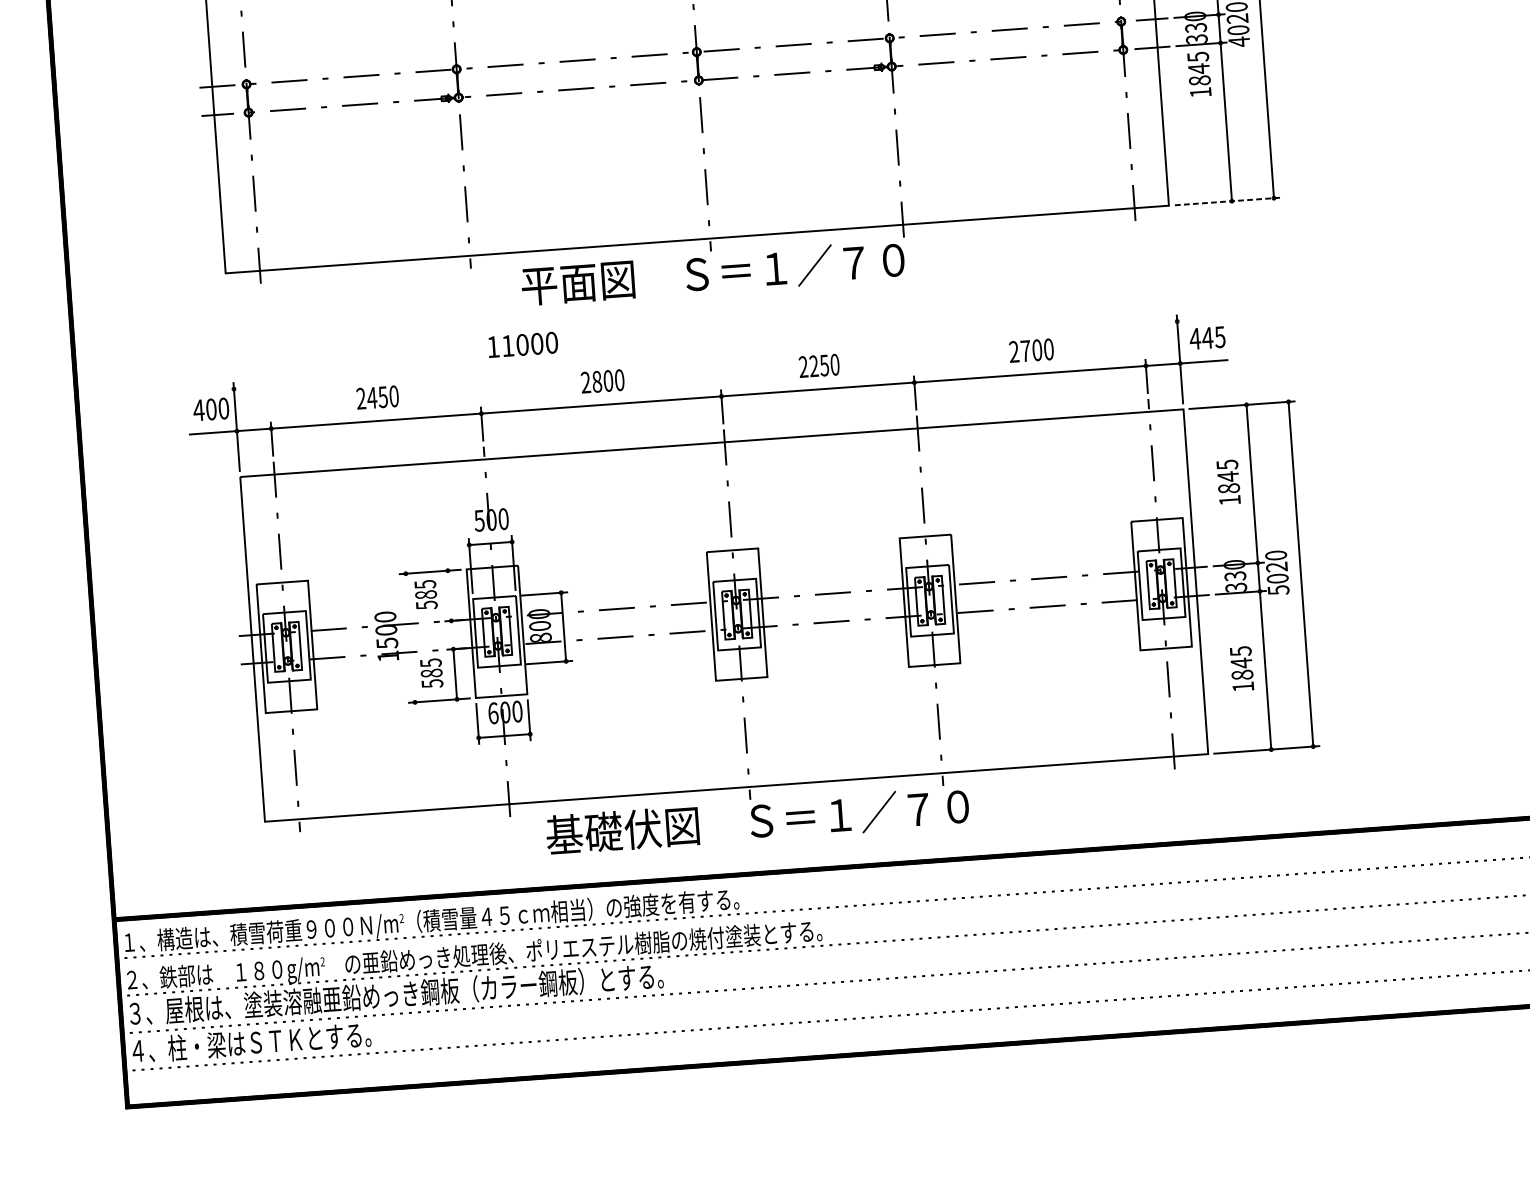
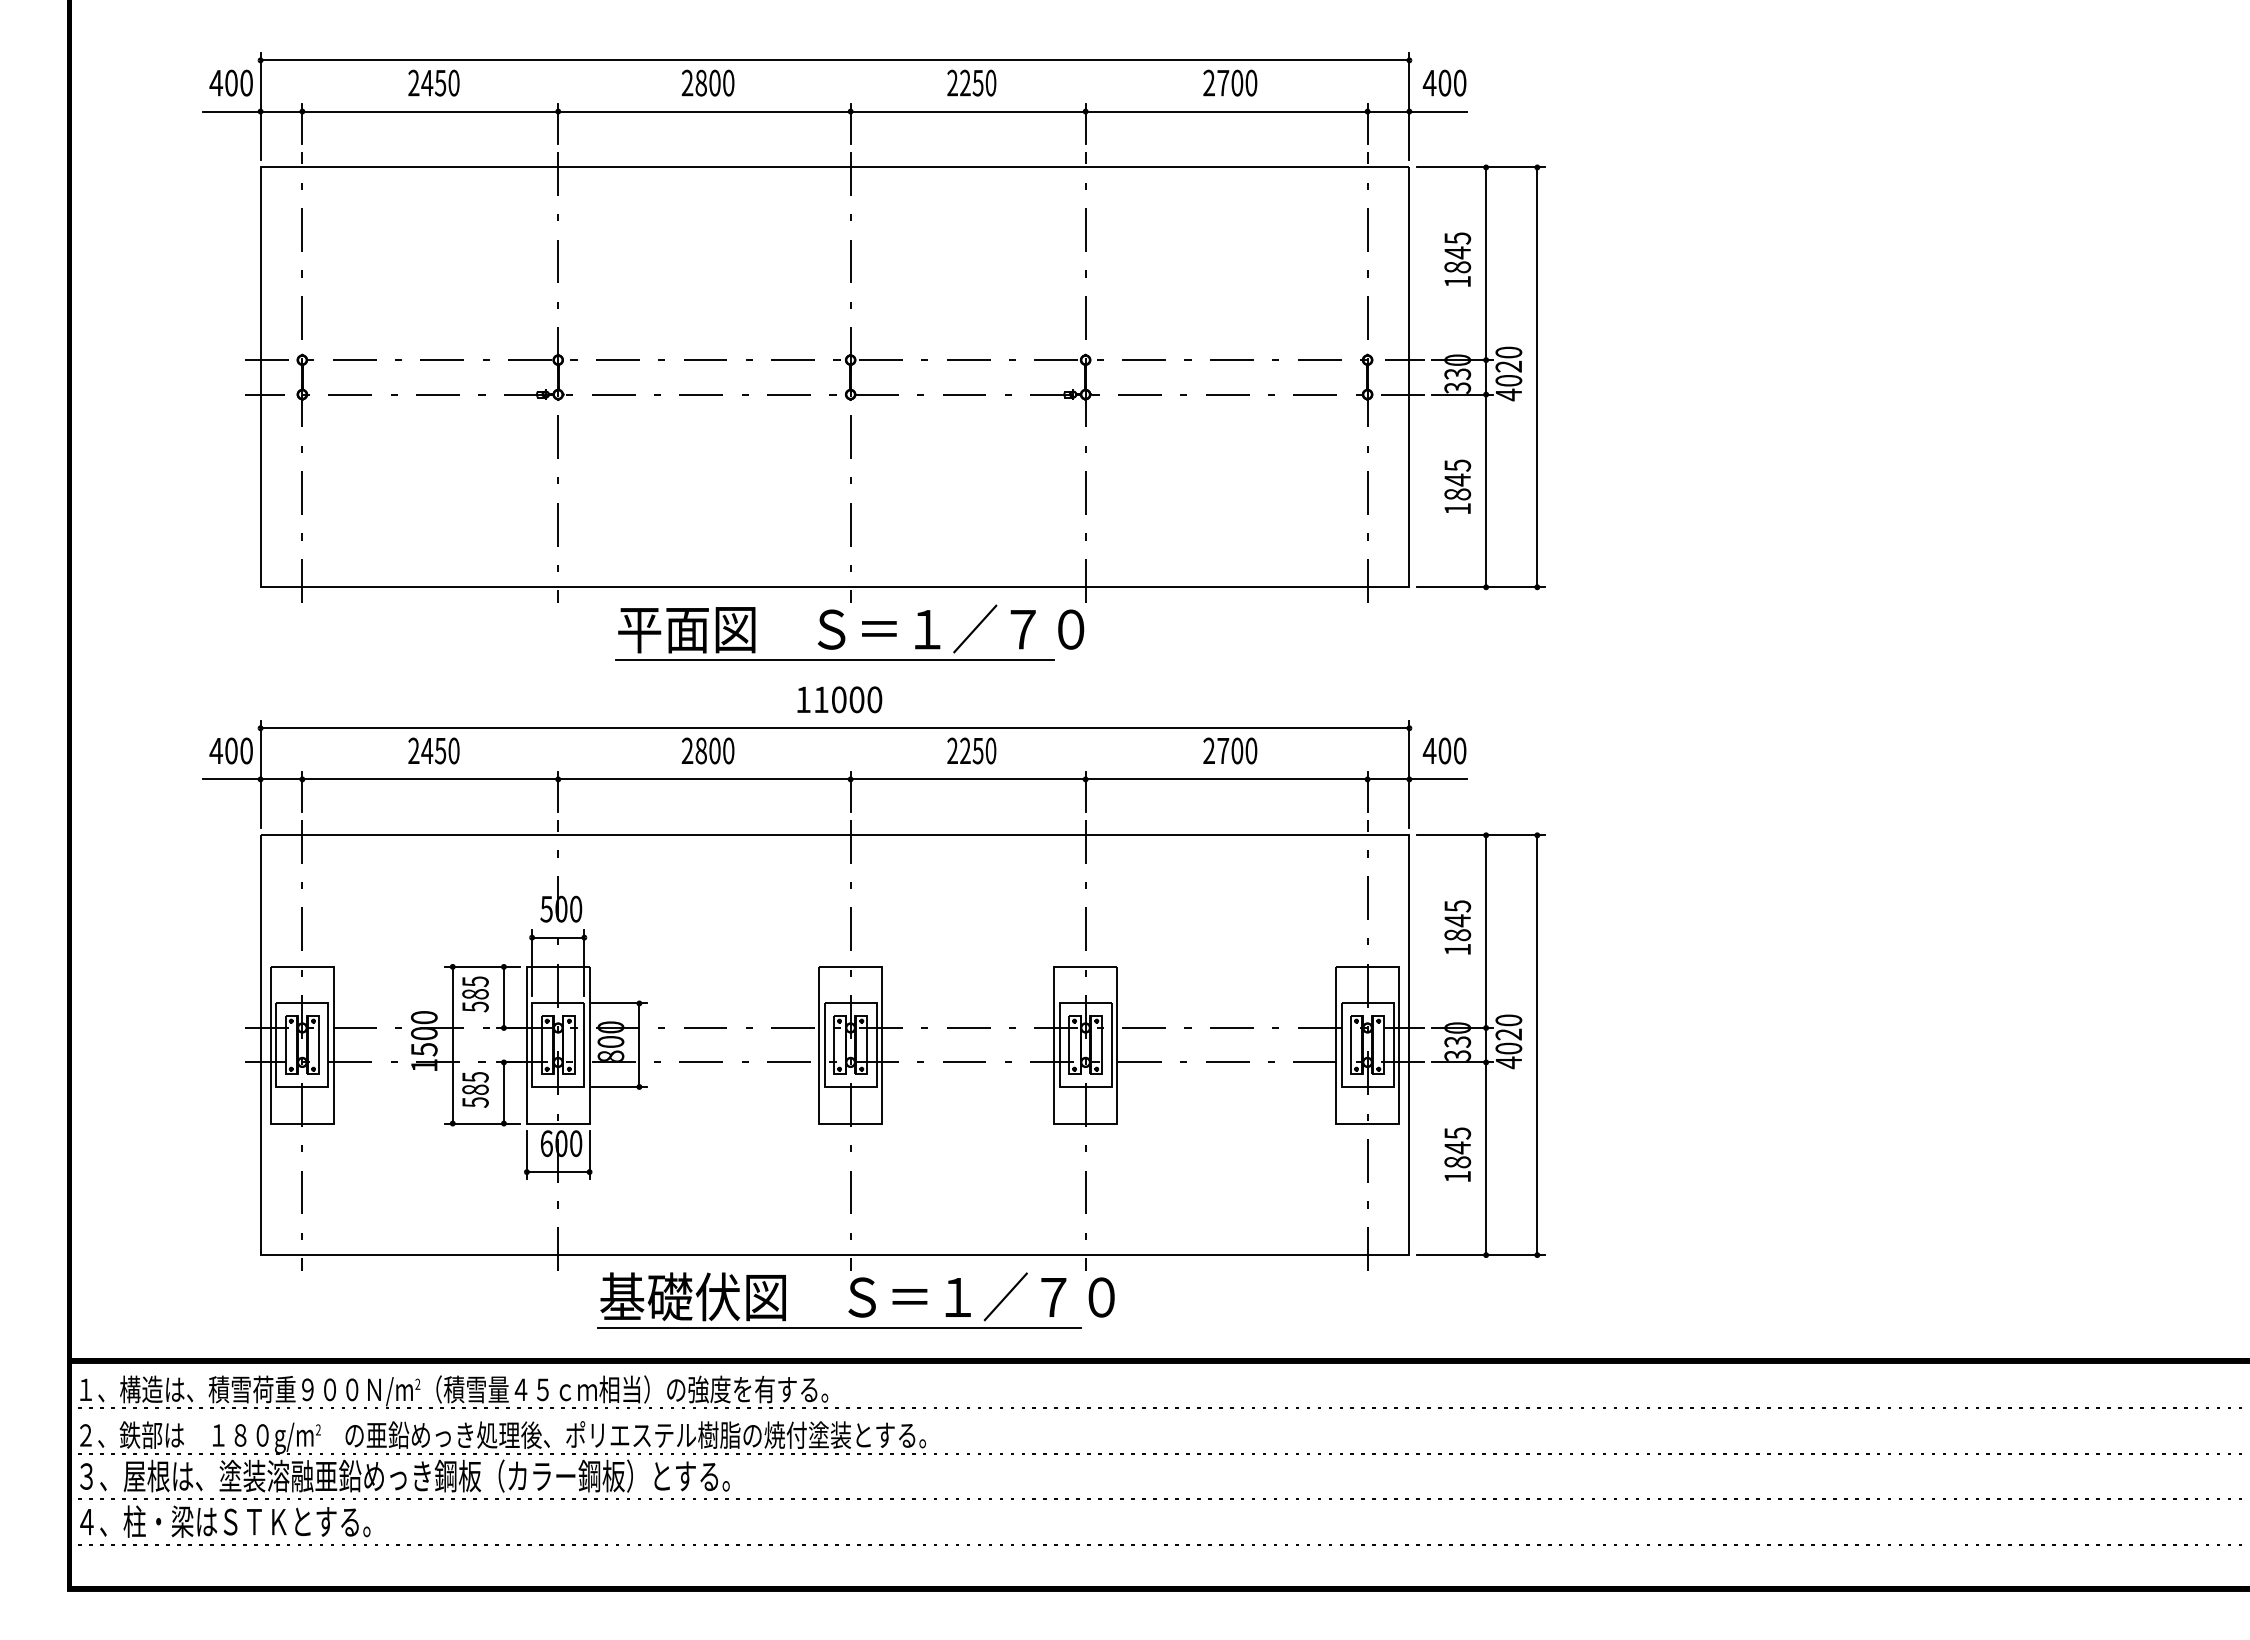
text: (1199, 74) -> (1457, 486), moved
line: (1227, 201) -> (1480, 587), dashed -> solid
line: (701, 299) -> (834, 660), added
text: (1213, 337) -> (1452, 750), 445 -> 400
text: (522, 344) -> (839, 699), moved
line: (705, 355) -> (834, 728), added
text: (1279, 590) -> (1509, 1062), 5020 -> 4020
line: (449, 595) -> (503, 996), added
line: (410, 637) -> (452, 1044), added
line: (744, 847) -> (839, 1328), added

